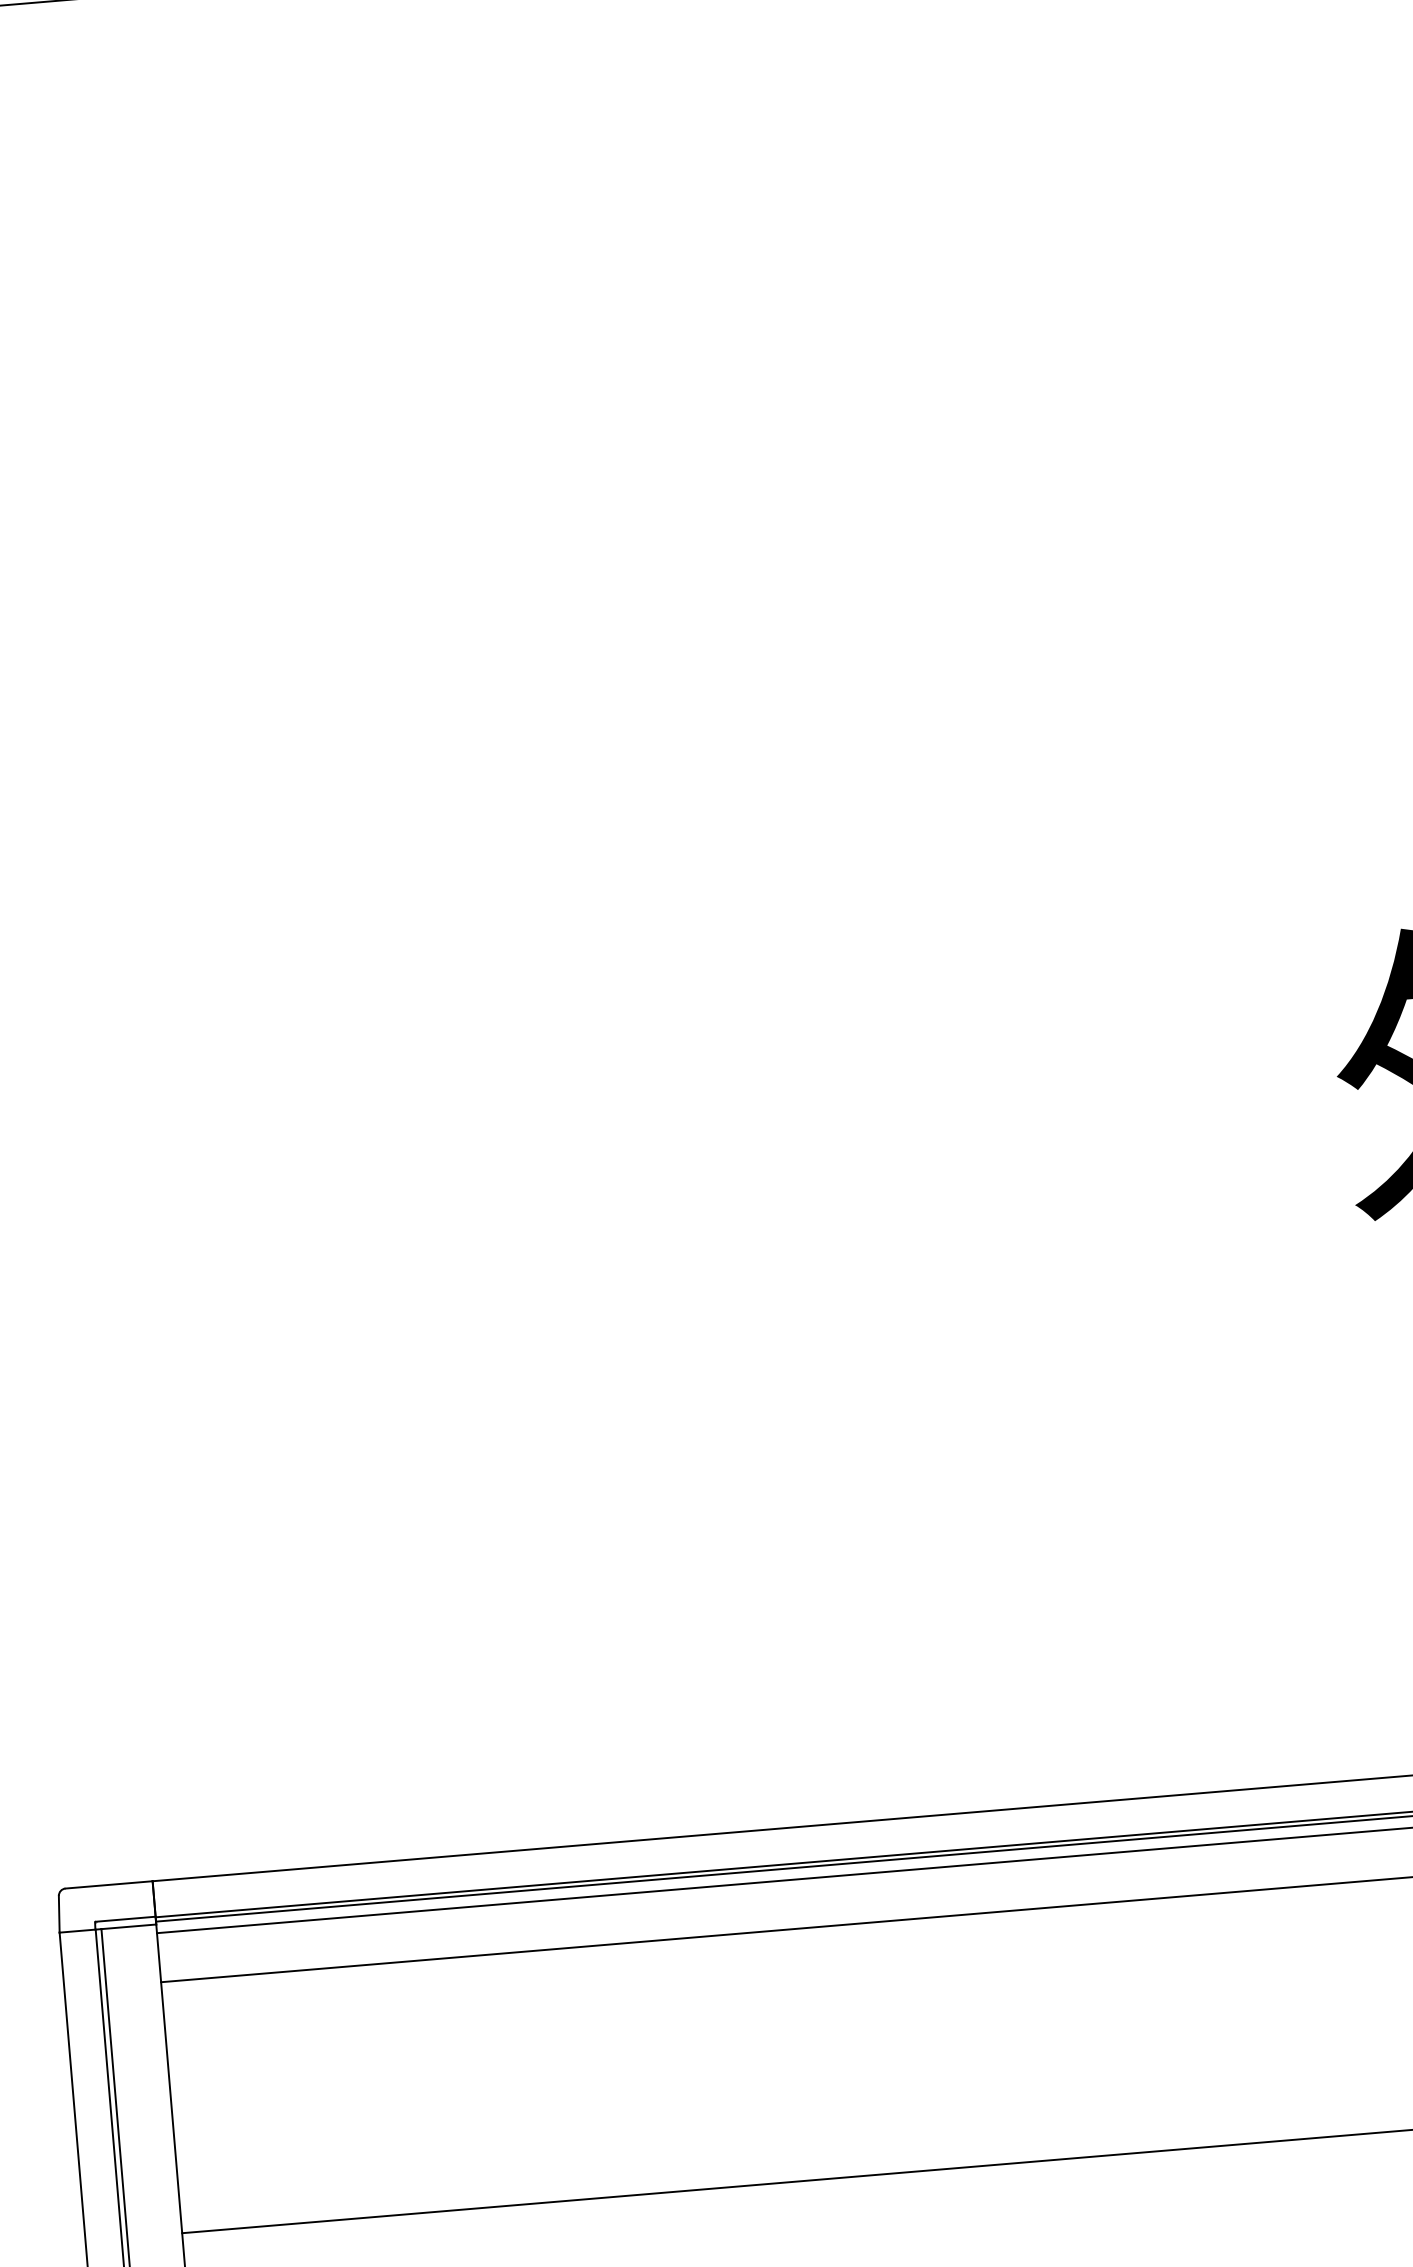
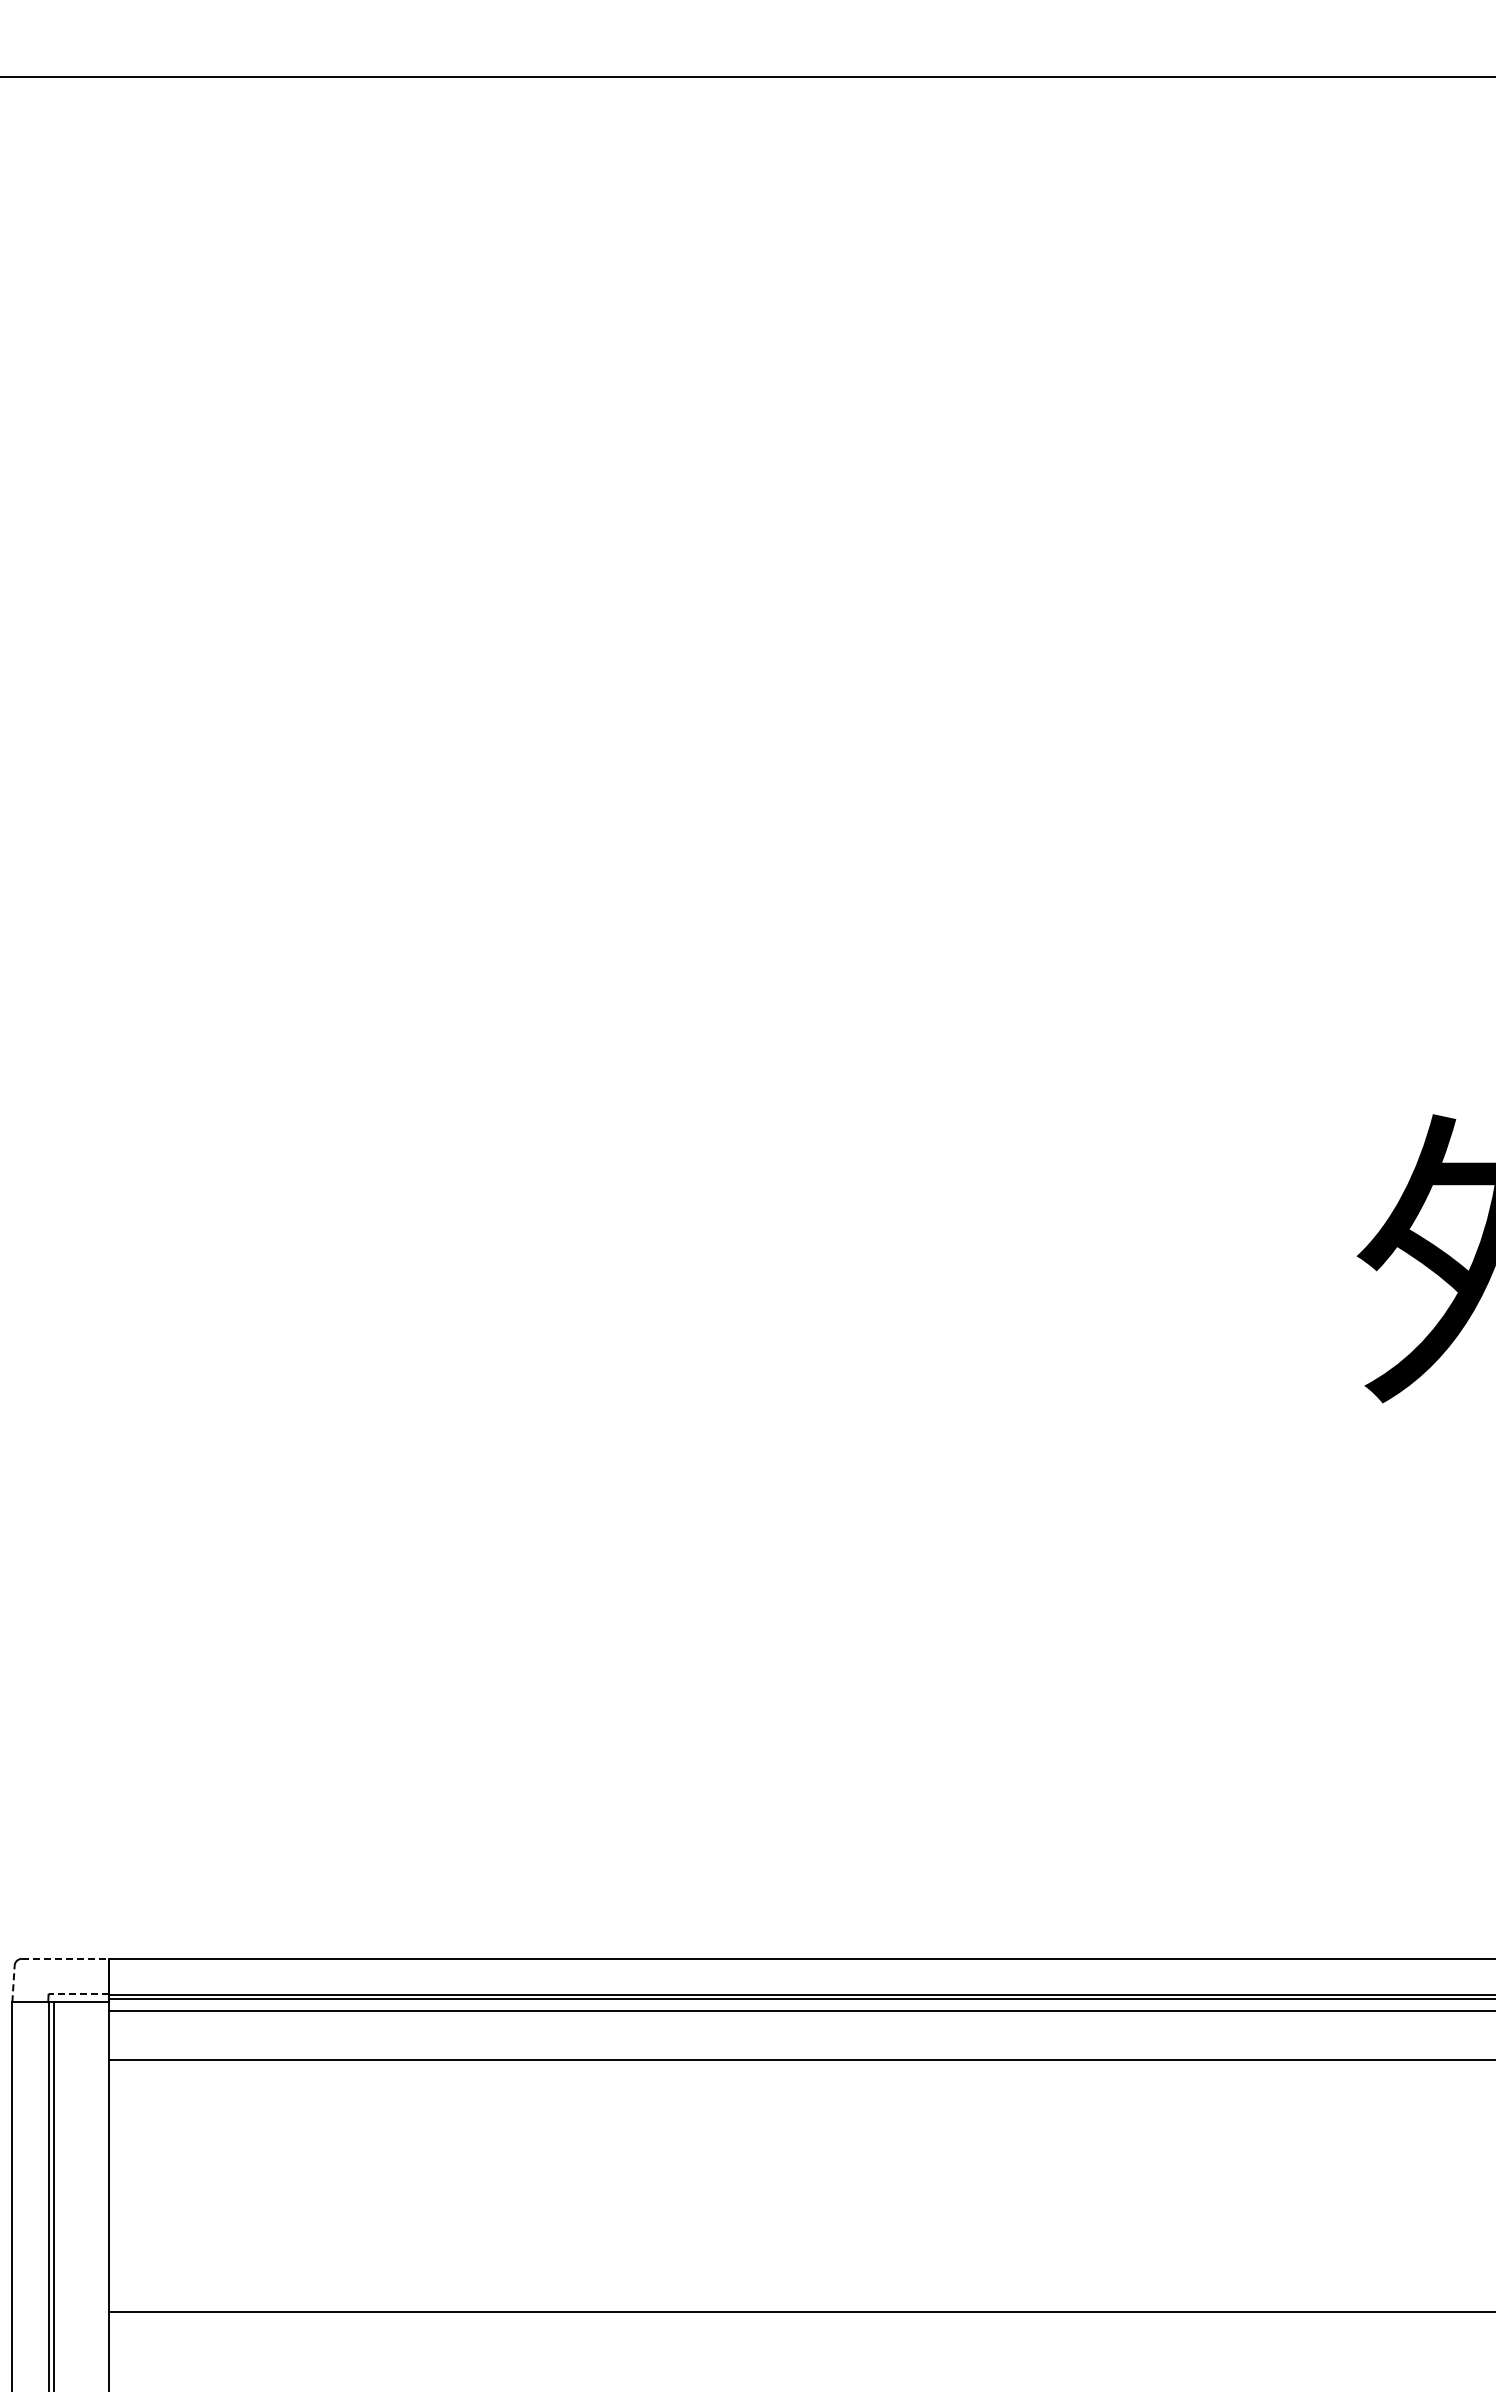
line: (108, 1884) -> (65, 1958), solid -> dashed
line: (59, 1913) -> (13, 1983), solid -> dashed
line: (125, 1919) -> (79, 1994), solid -> dashed

